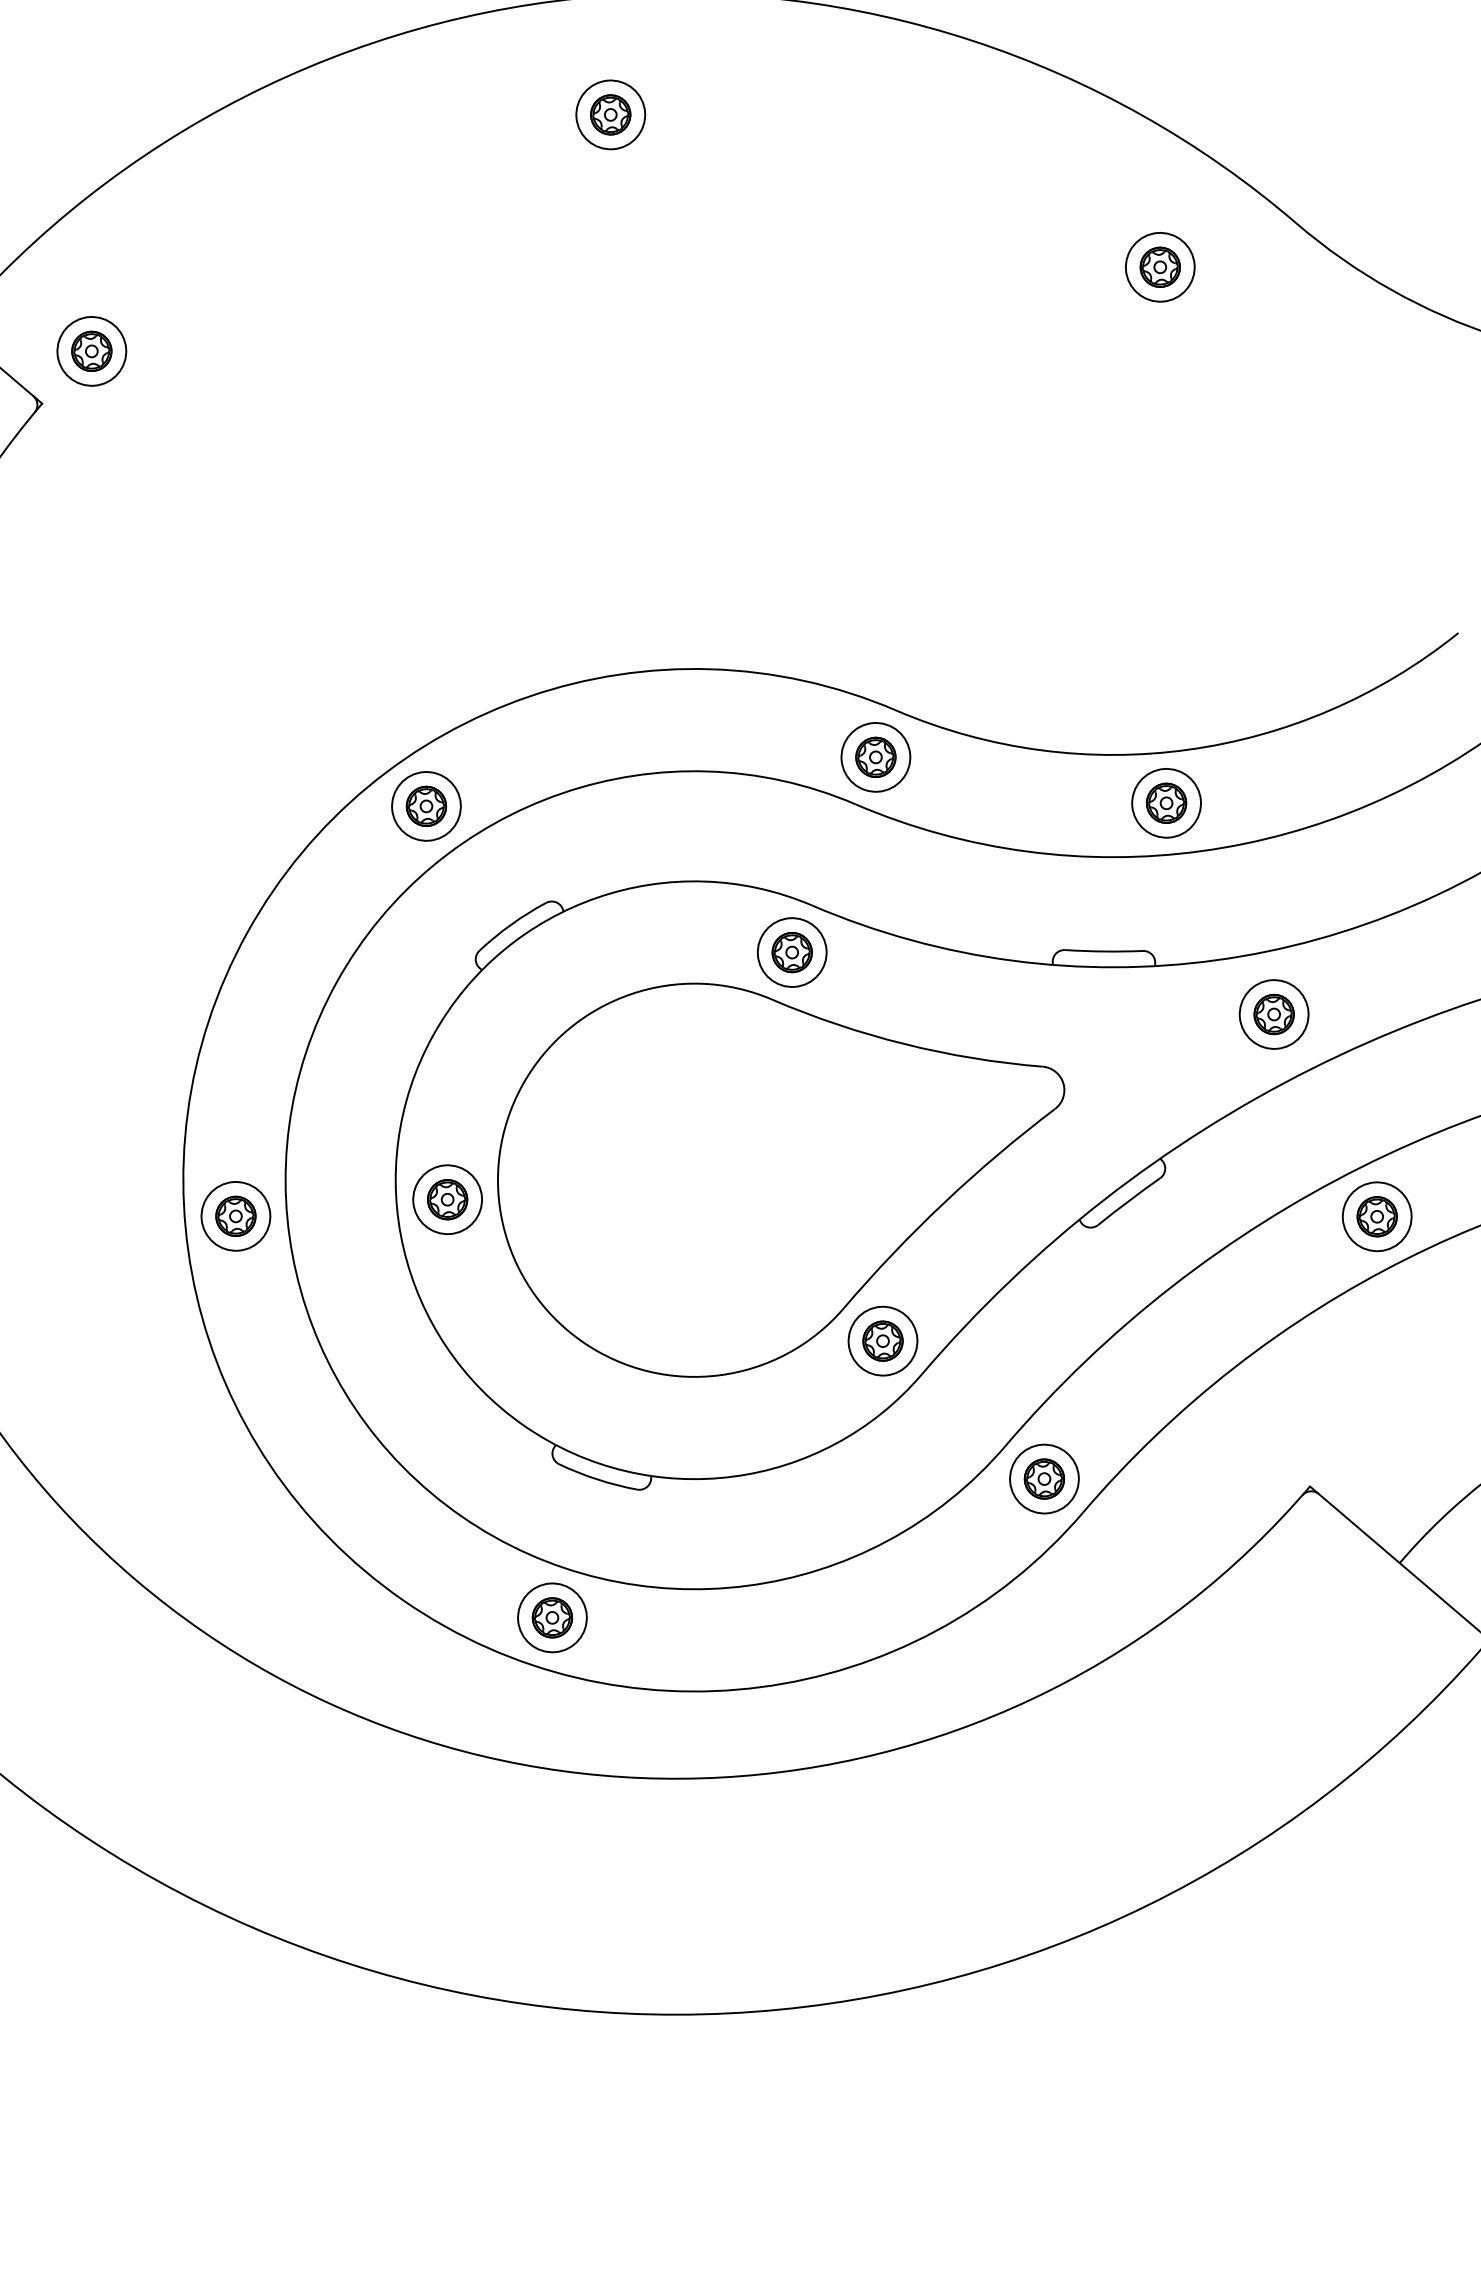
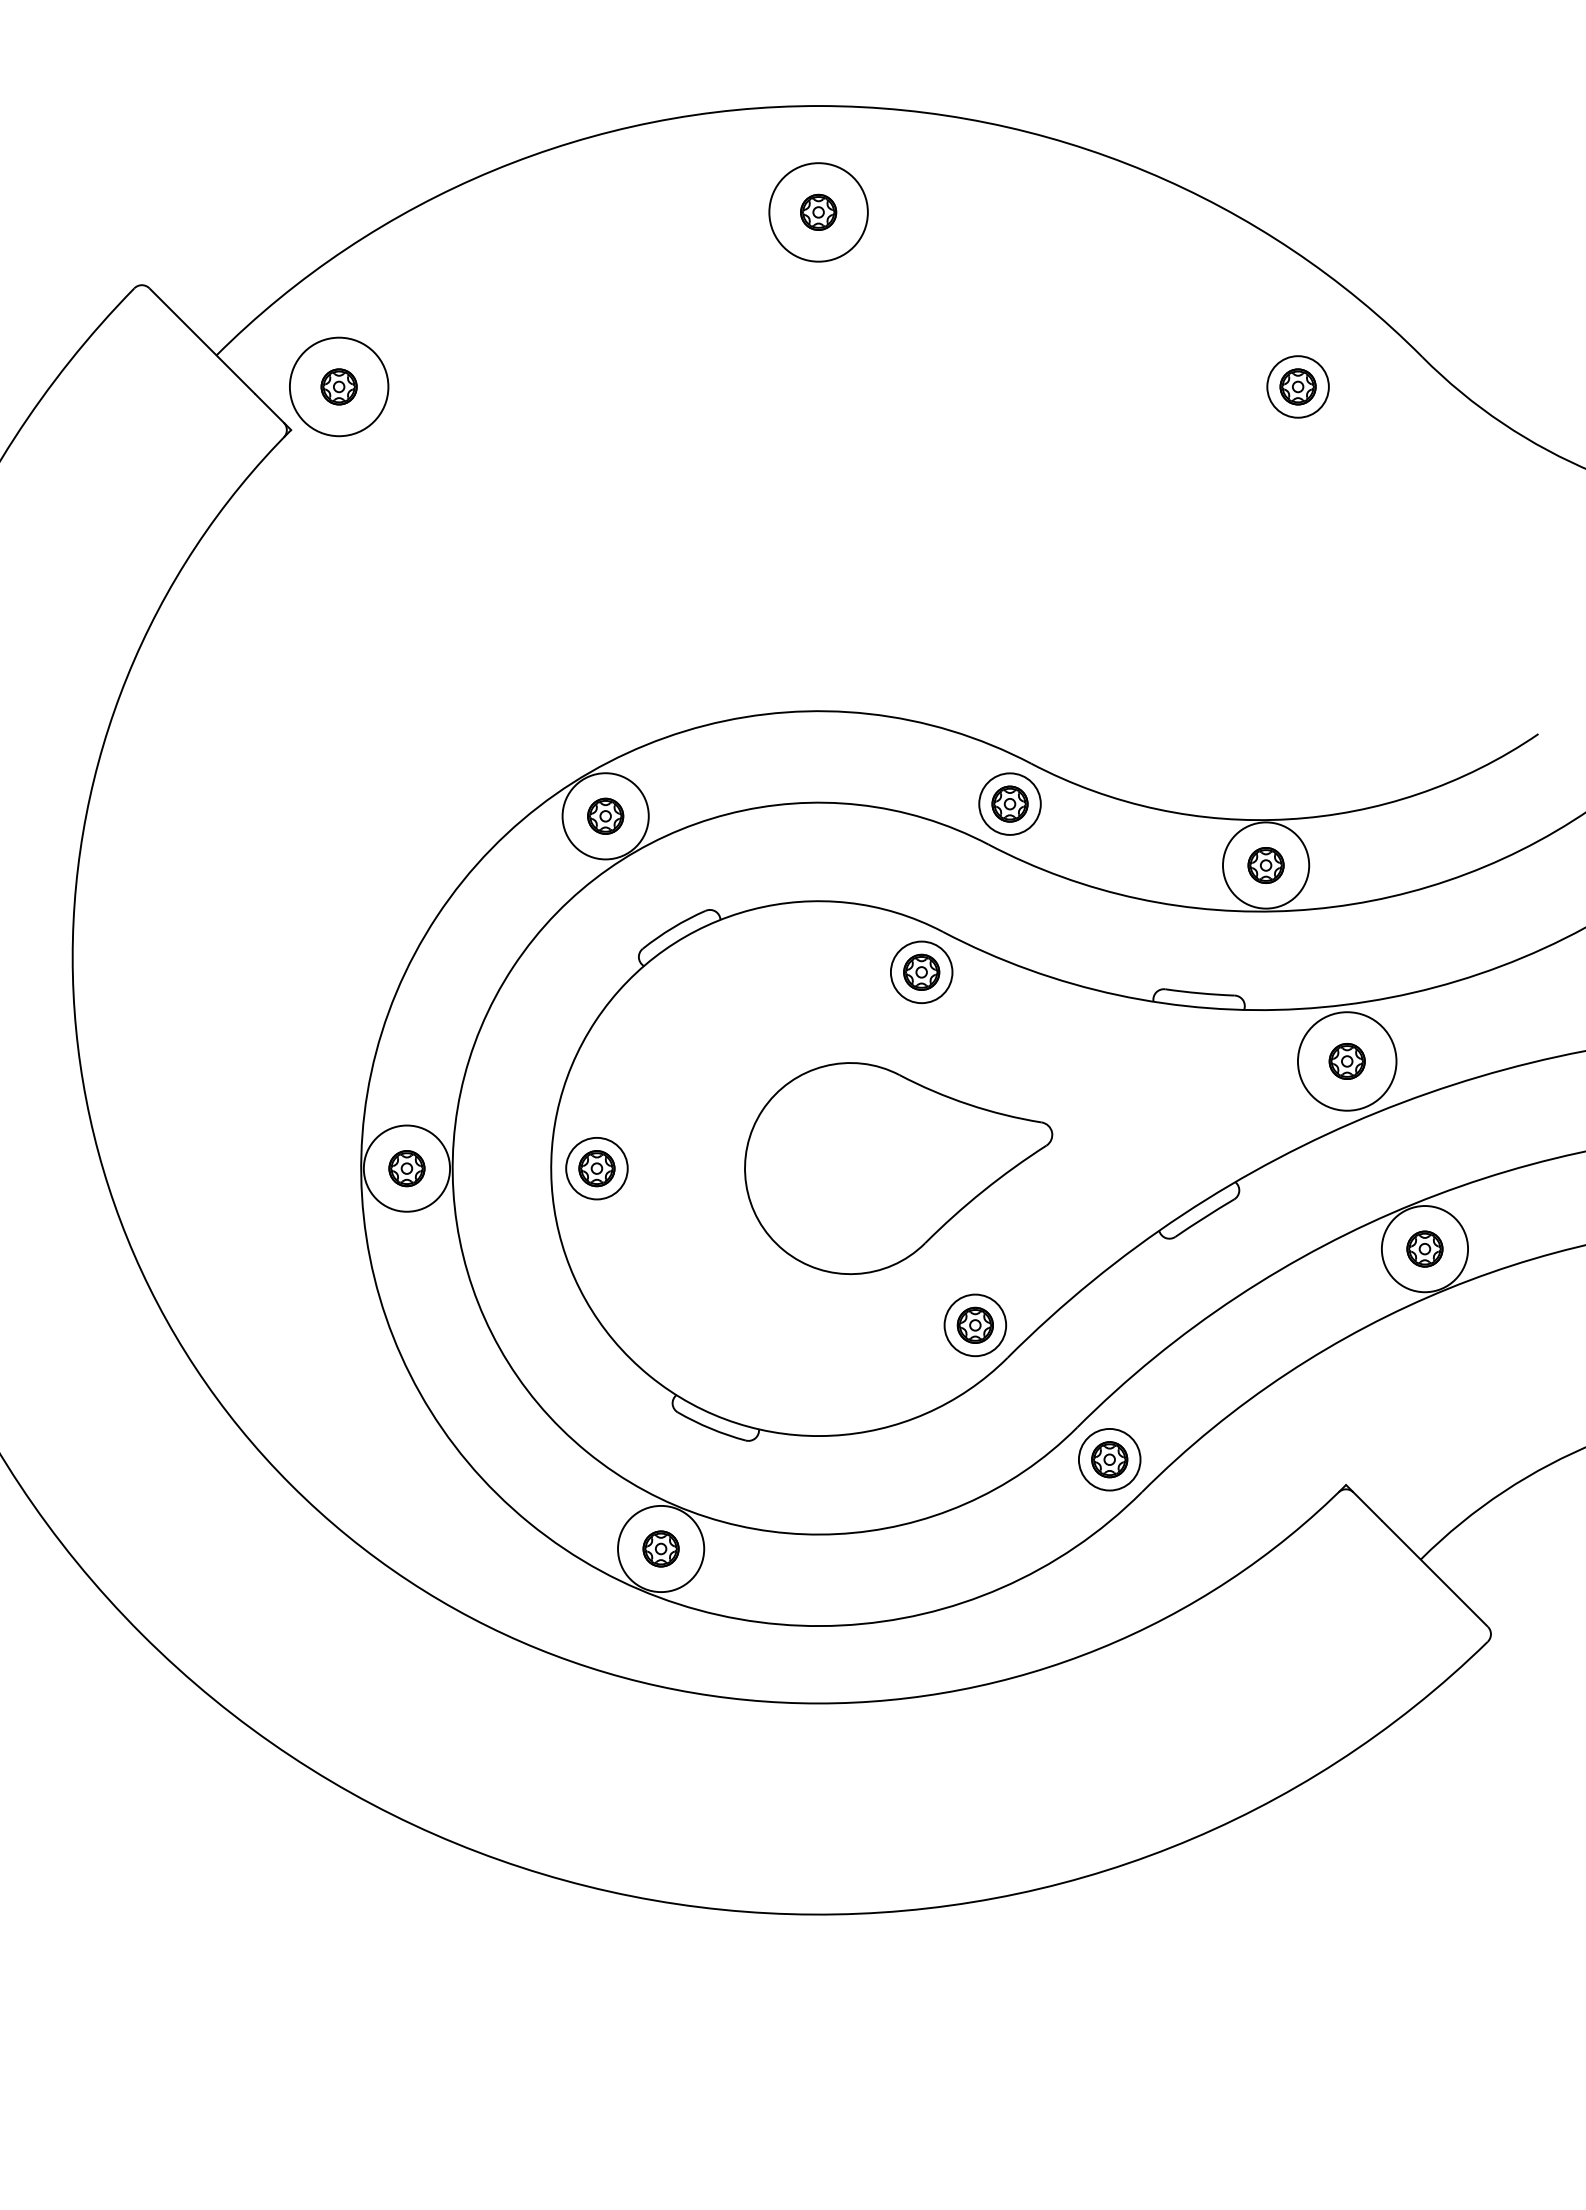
circle: (610, 115) -> (818, 212), size x1.6
circle: (91, 350) -> (338, 386), size x1.6
circle: (1165, 803) -> (1265, 865), size x1.4
circle: (426, 806) -> (605, 816), size x1.4
circle: (1274, 1014) -> (1347, 1061), size x1.6
part: (783, 1173) -> (898, 1168), size x0.6
circle: (235, 1216) -> (406, 1168), size x1.4
circle: (1376, 1216) -> (1424, 1248), size x1.4
circle: (551, 1617) -> (660, 1548), size x1.4

